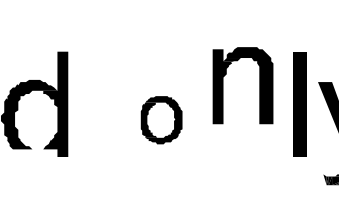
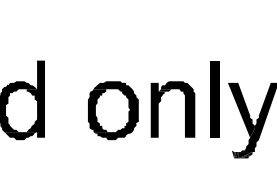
part: (260, 85) -> (185, 109), moved
part: (161, 119) -> (113, 110), size x1.67
fill: (34, 155) -> (20, 136), added

